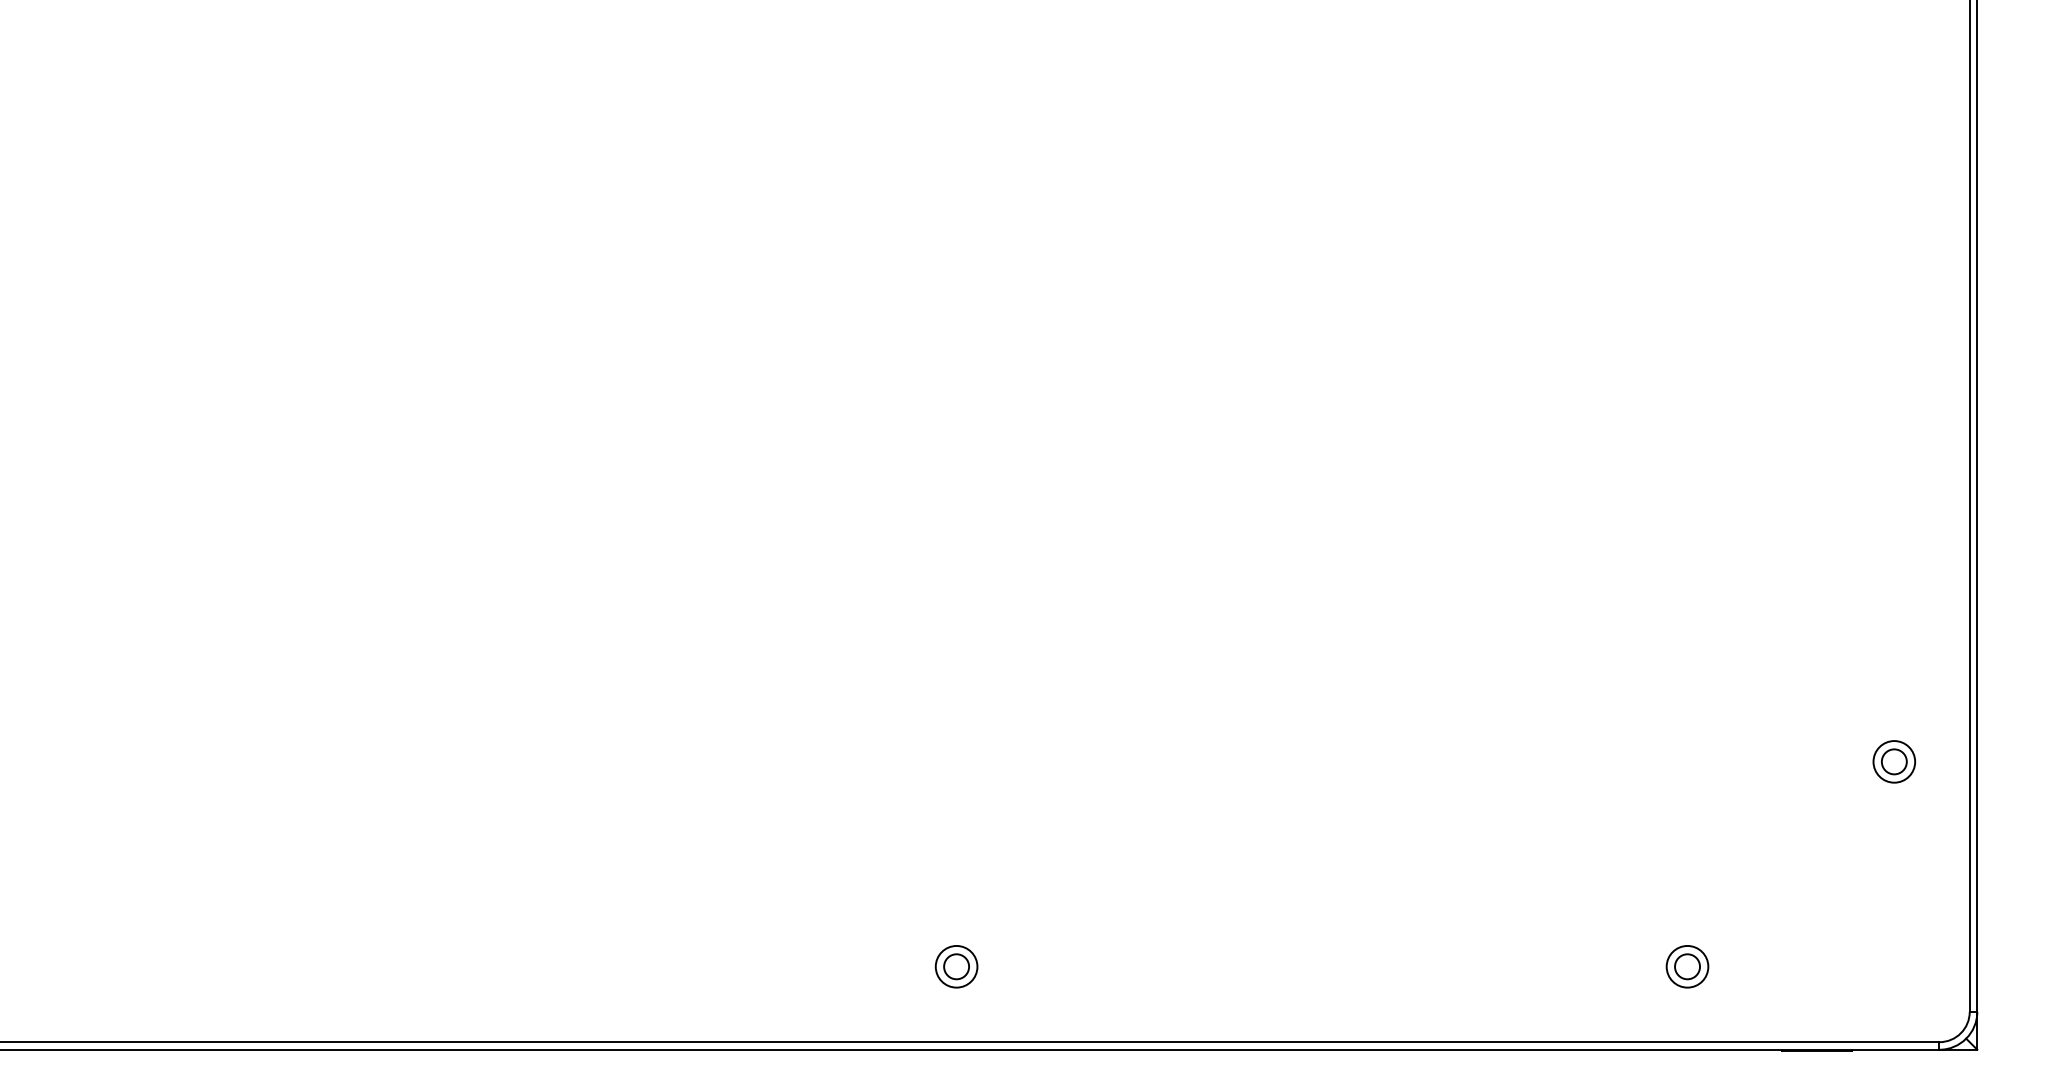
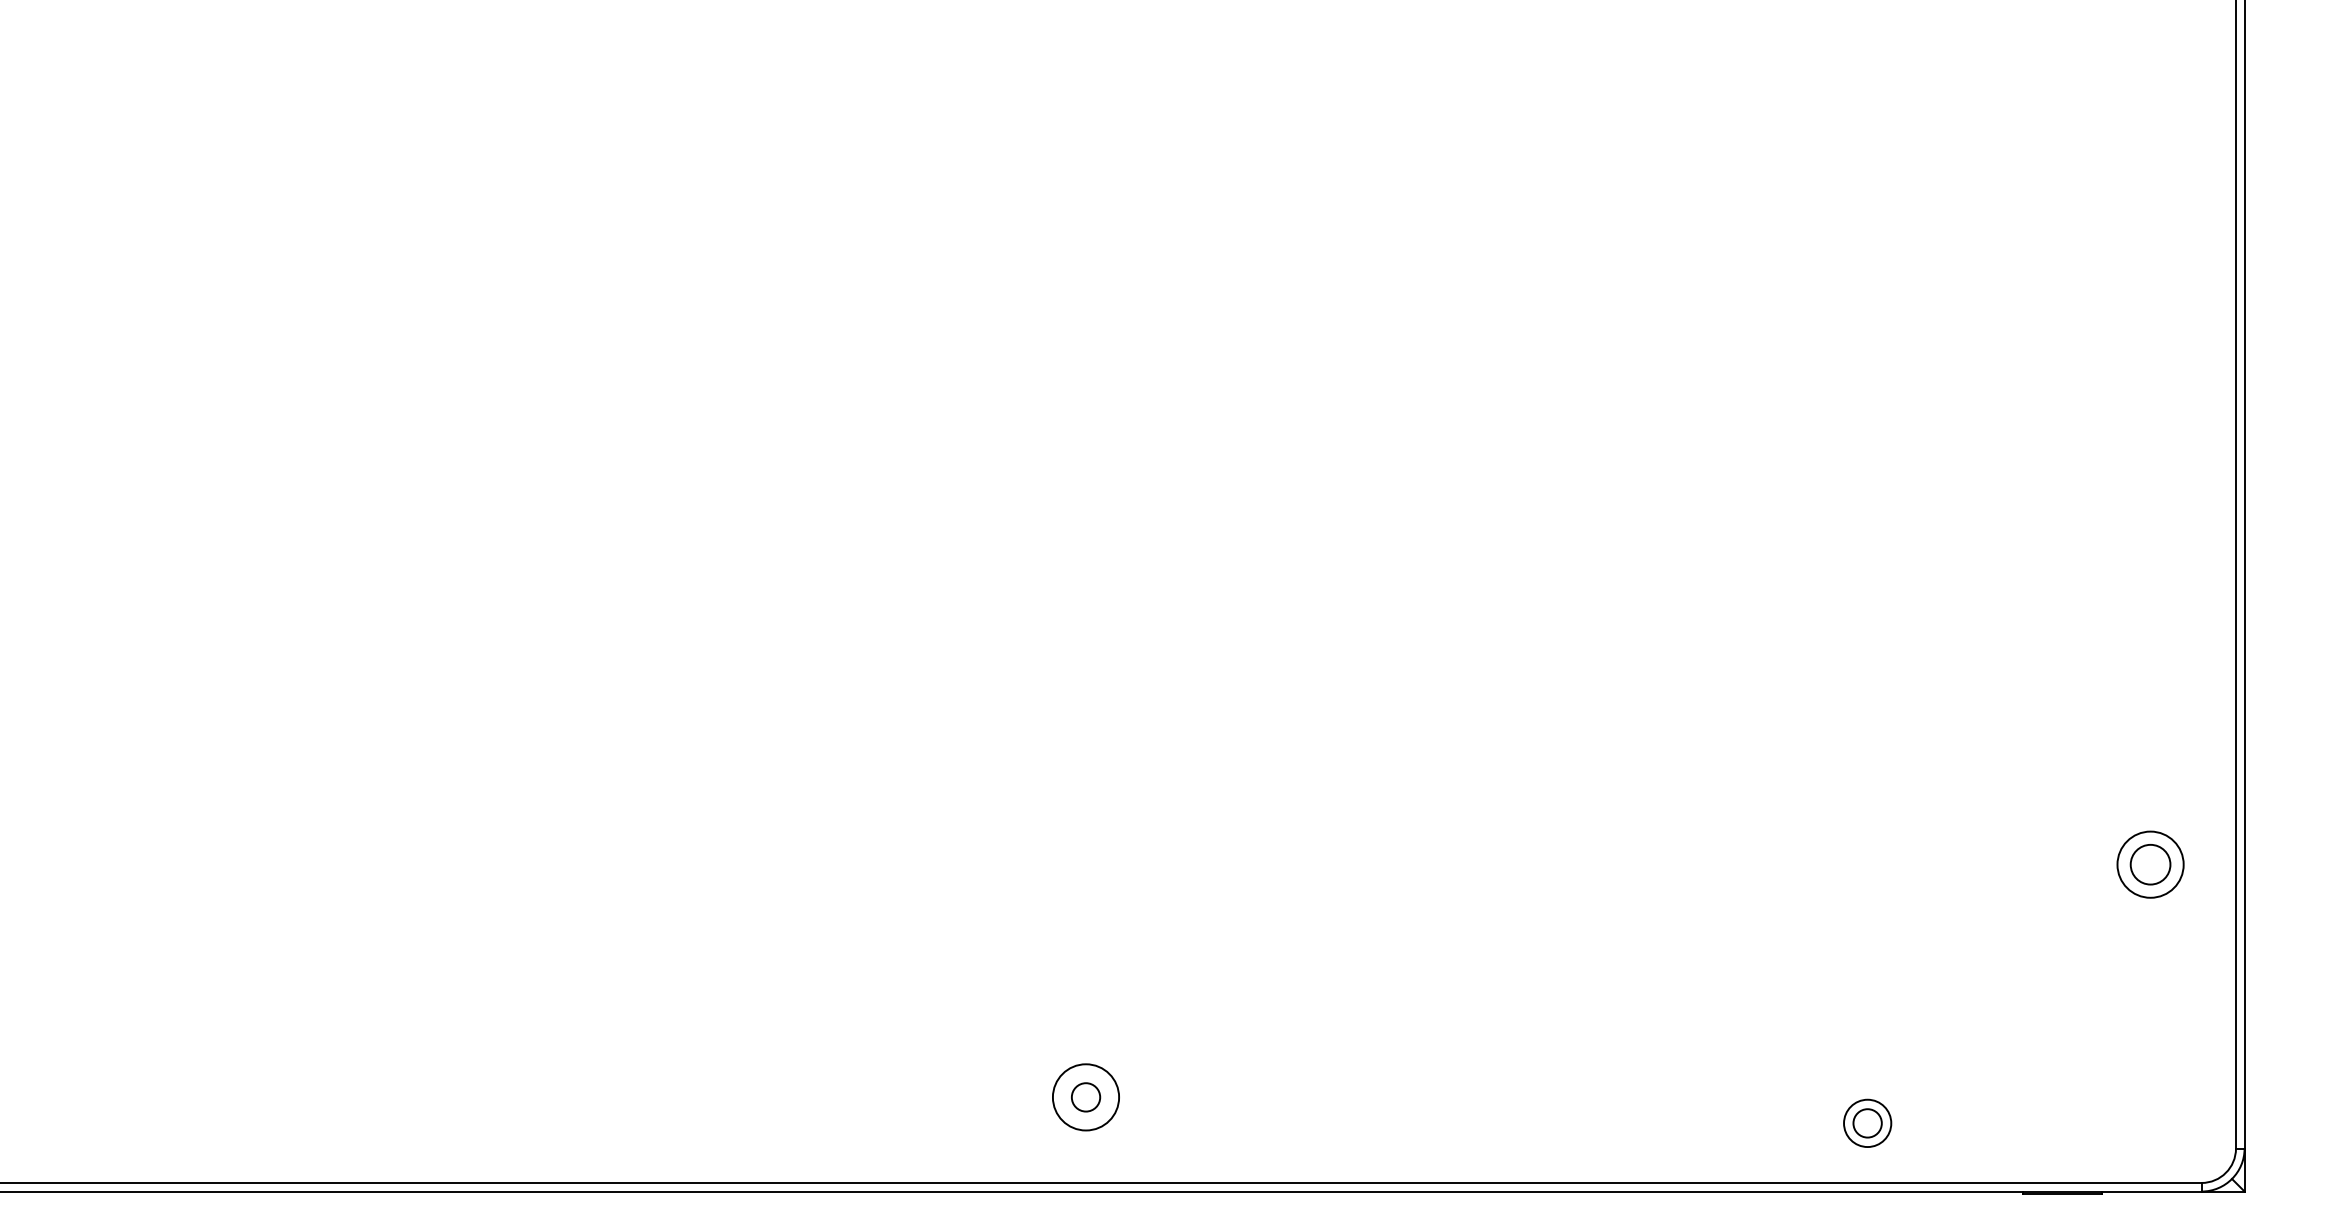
part: (1893, 761) -> (2149, 864), size x1.4
circle: (956, 966) -> (1085, 1097), size x1.4
part: (1687, 966) -> (1867, 1122), moved

